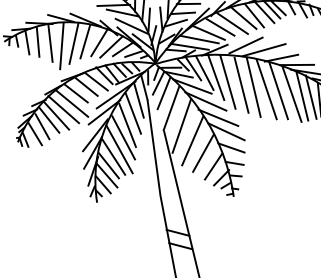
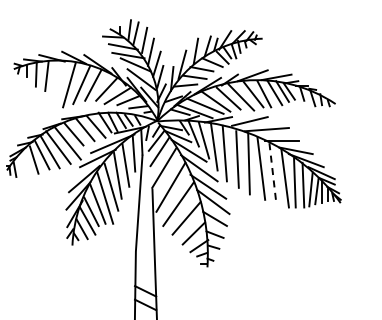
line: (50, 42) -> (58, 79), removed
line: (278, 90) -> (272, 172), solid -> dashed
line: (35, 134) -> (25, 166), removed

